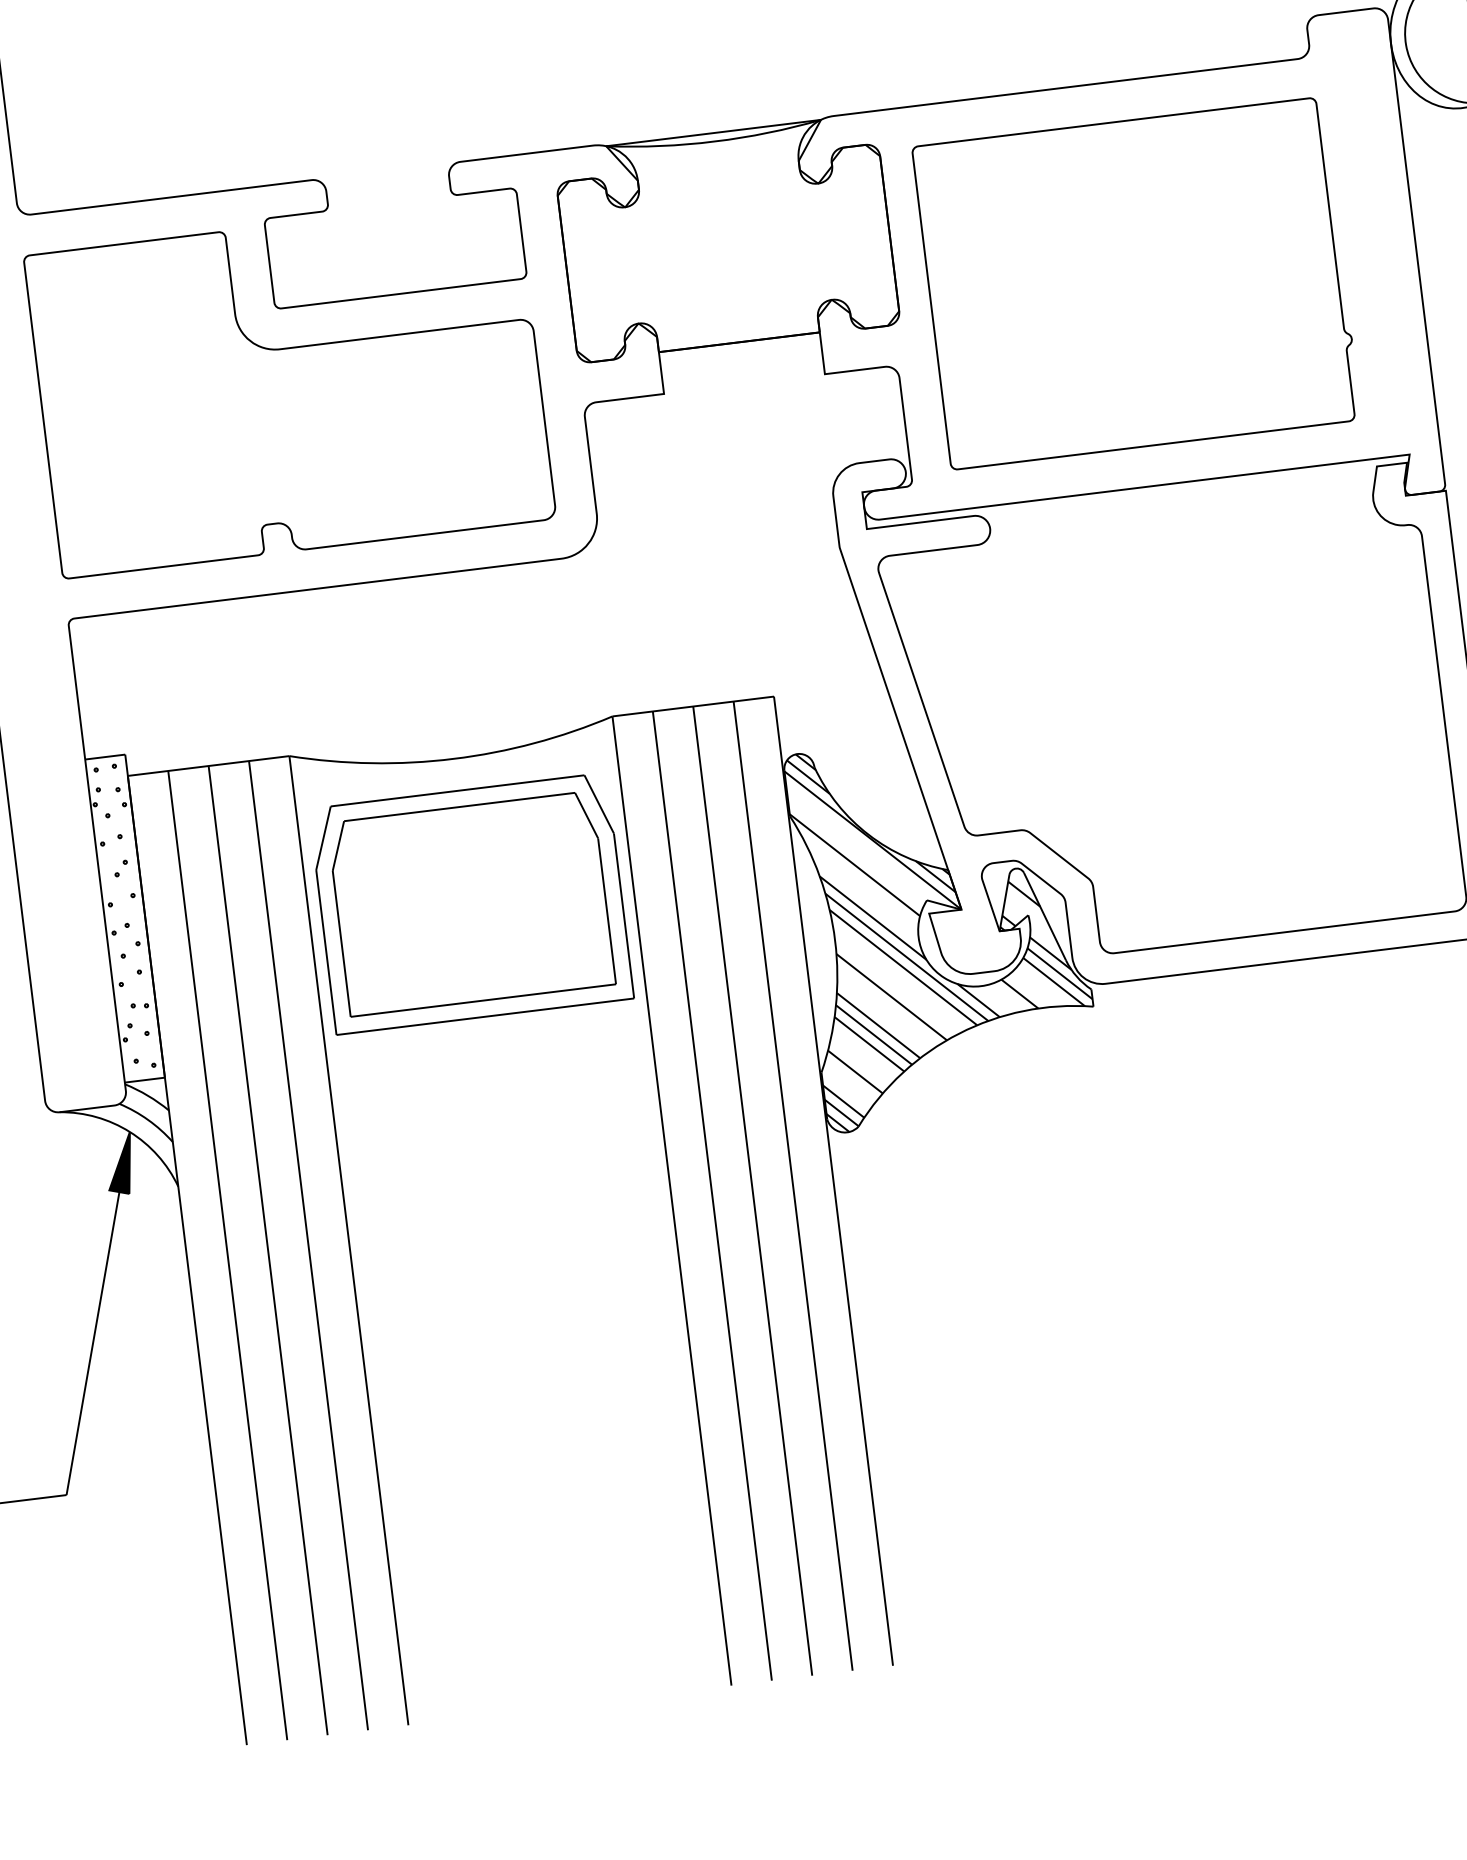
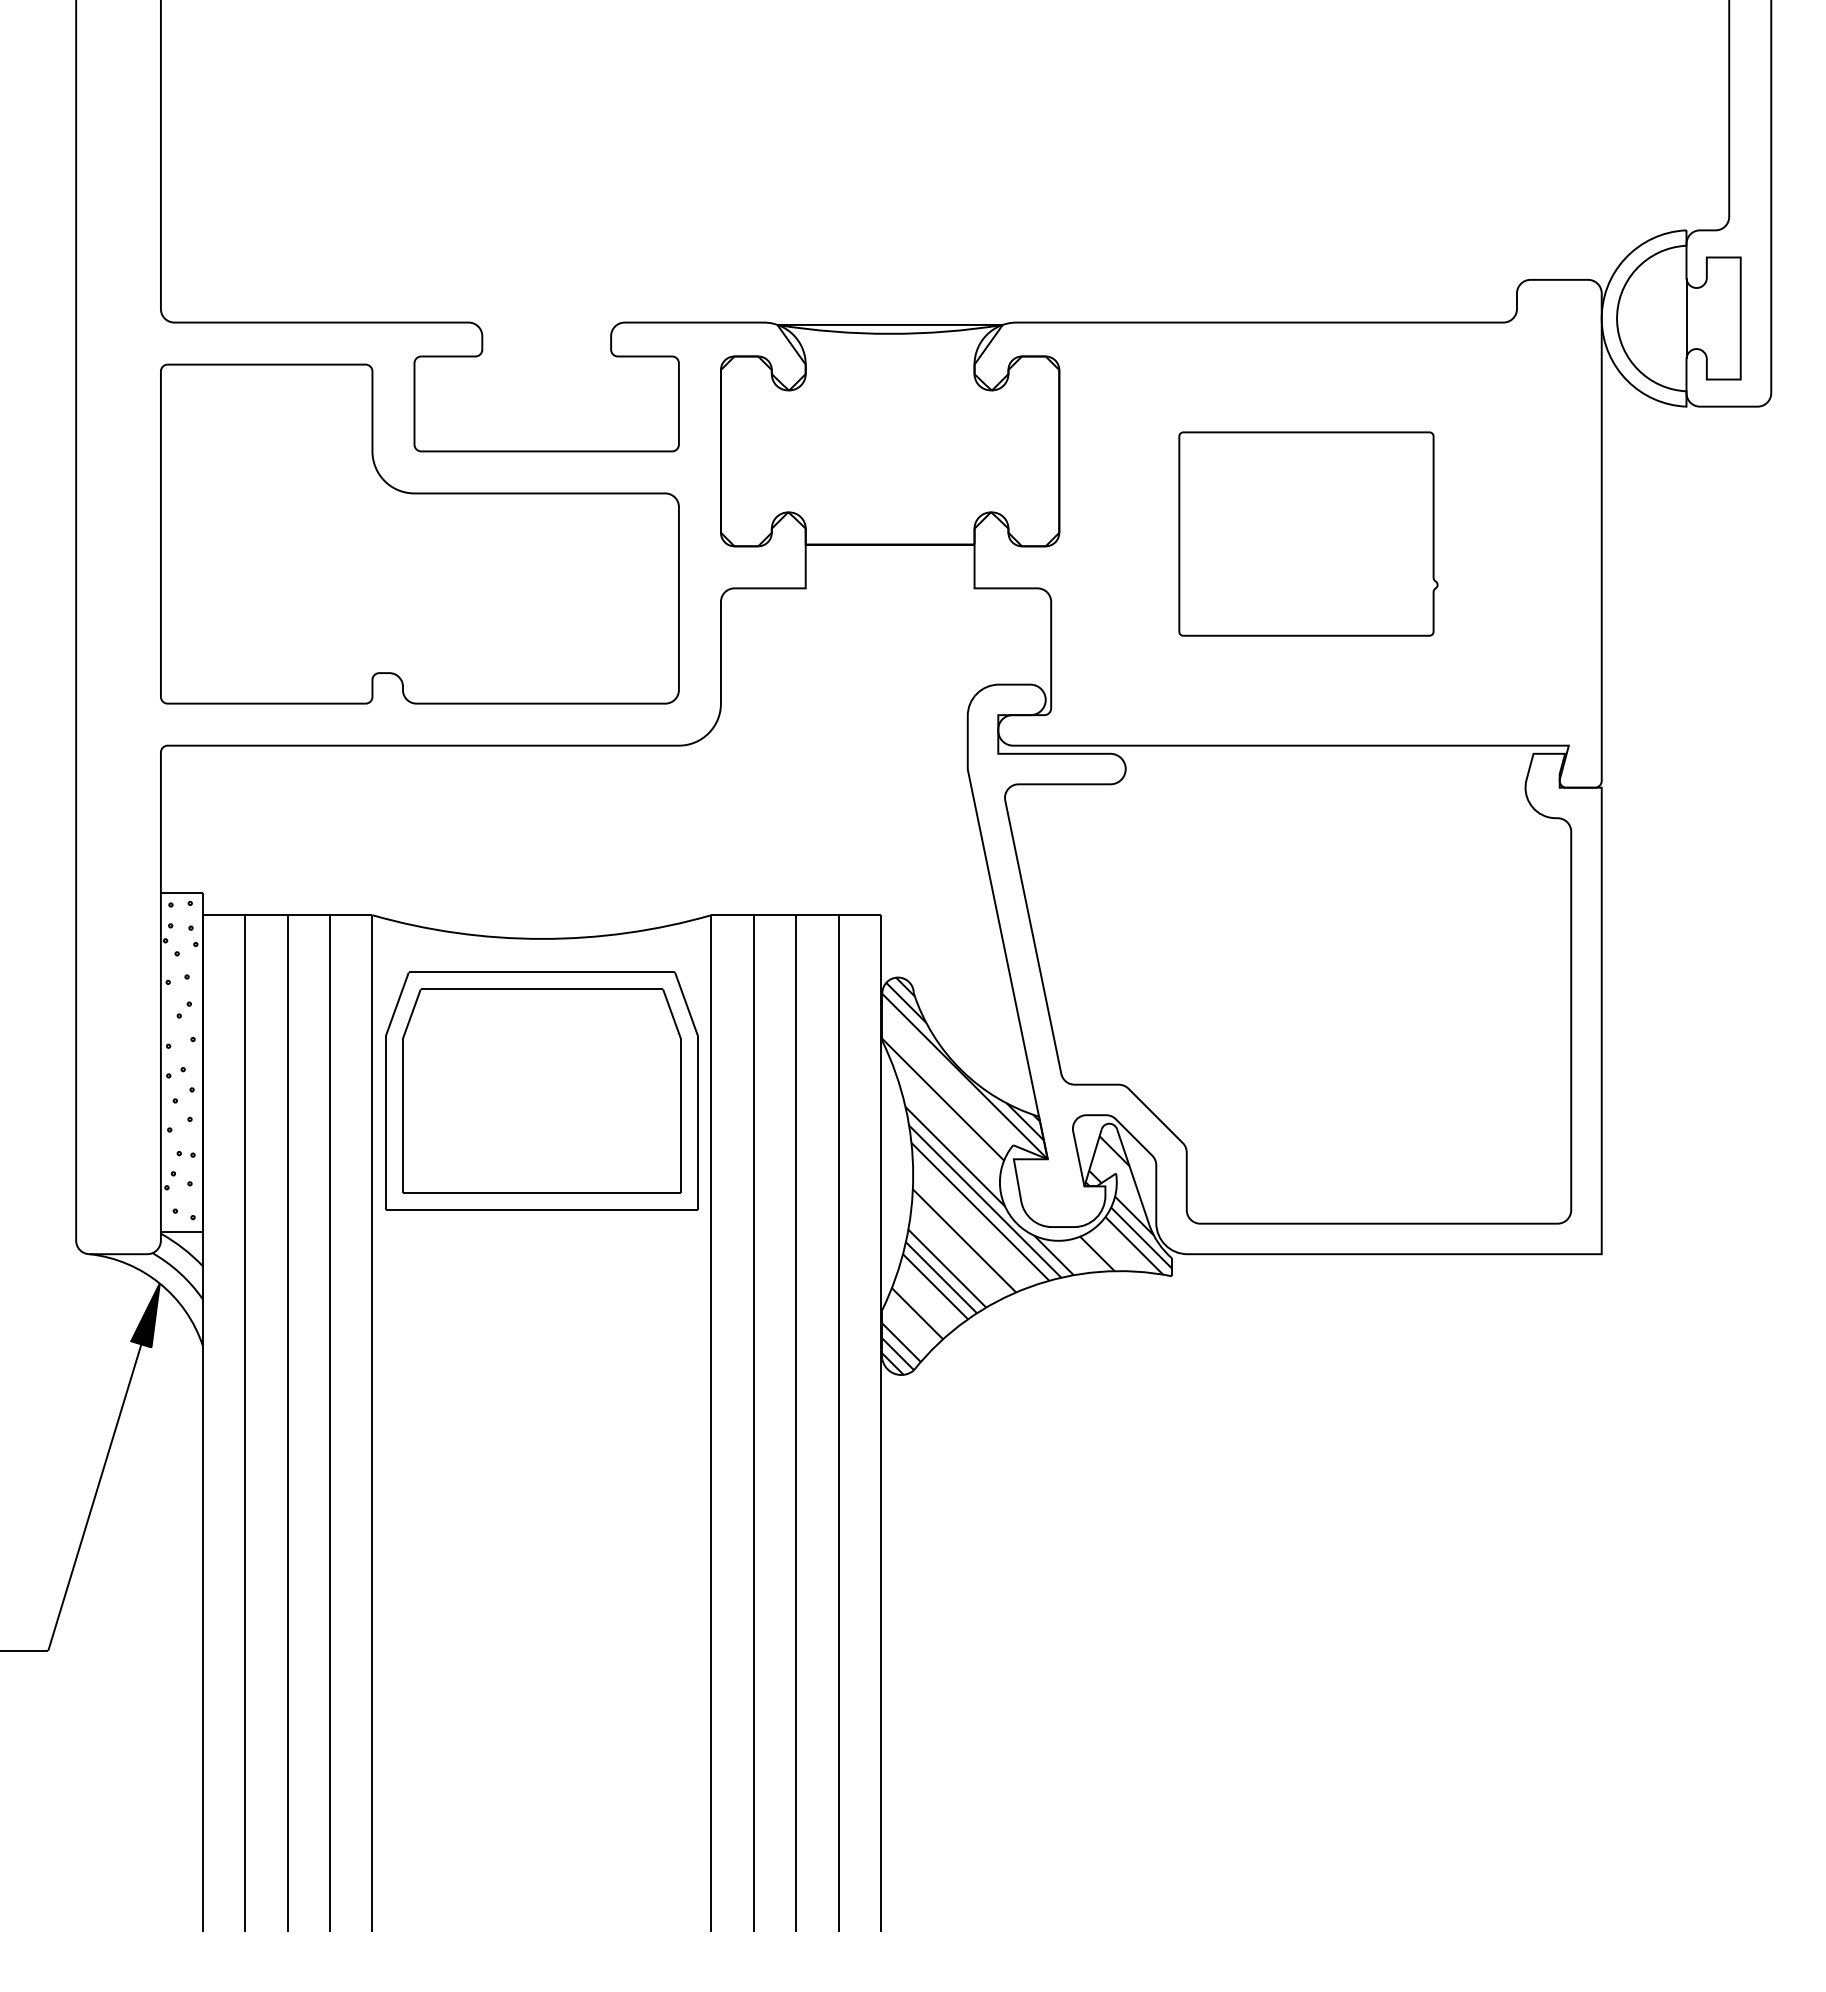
part: (1136, 282) -> (1308, 533), size x0.6

